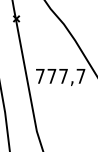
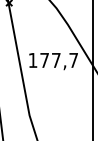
text: (40, 76) -> (33, 60), 777,7 -> 177,7

